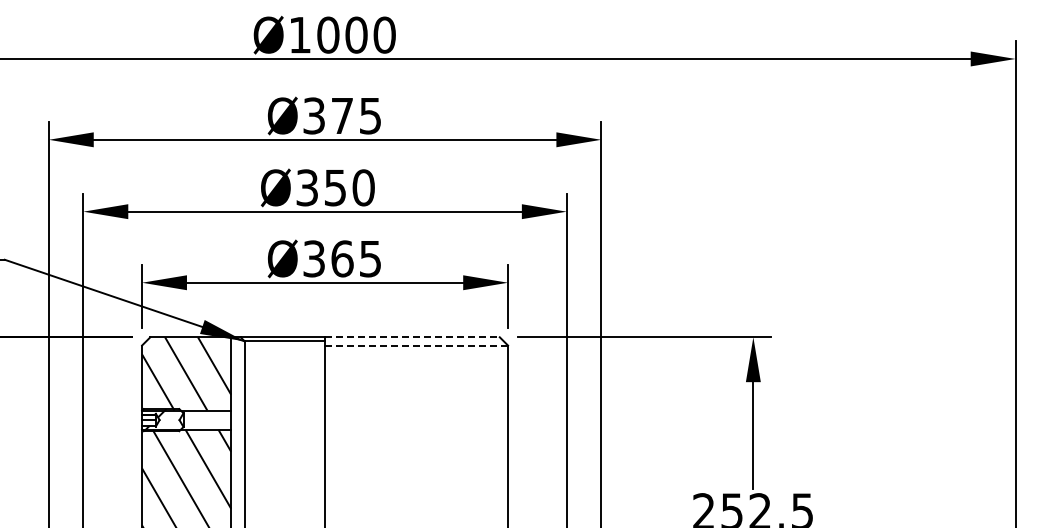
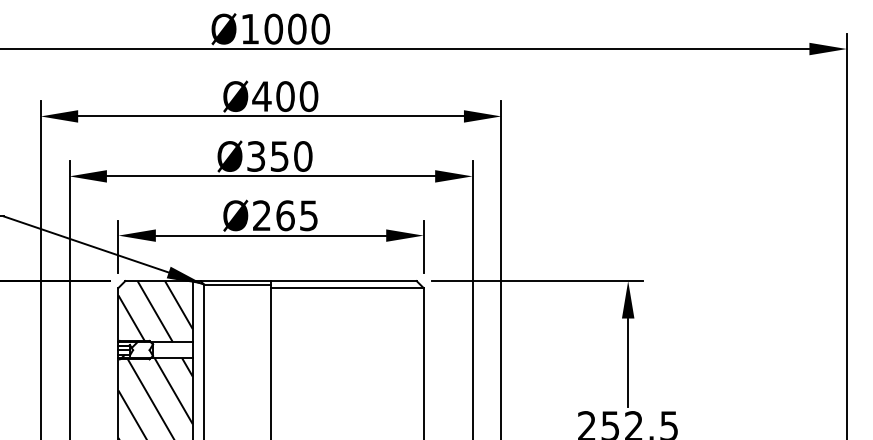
text: (341, 115) -> (284, 96), Ø375 -> Ø400
text: (313, 258) -> (261, 215), Ø365 -> Ø265
line: (412, 337) -> (343, 281), dashed -> solid
line: (416, 345) -> (347, 287), dashed -> solid

